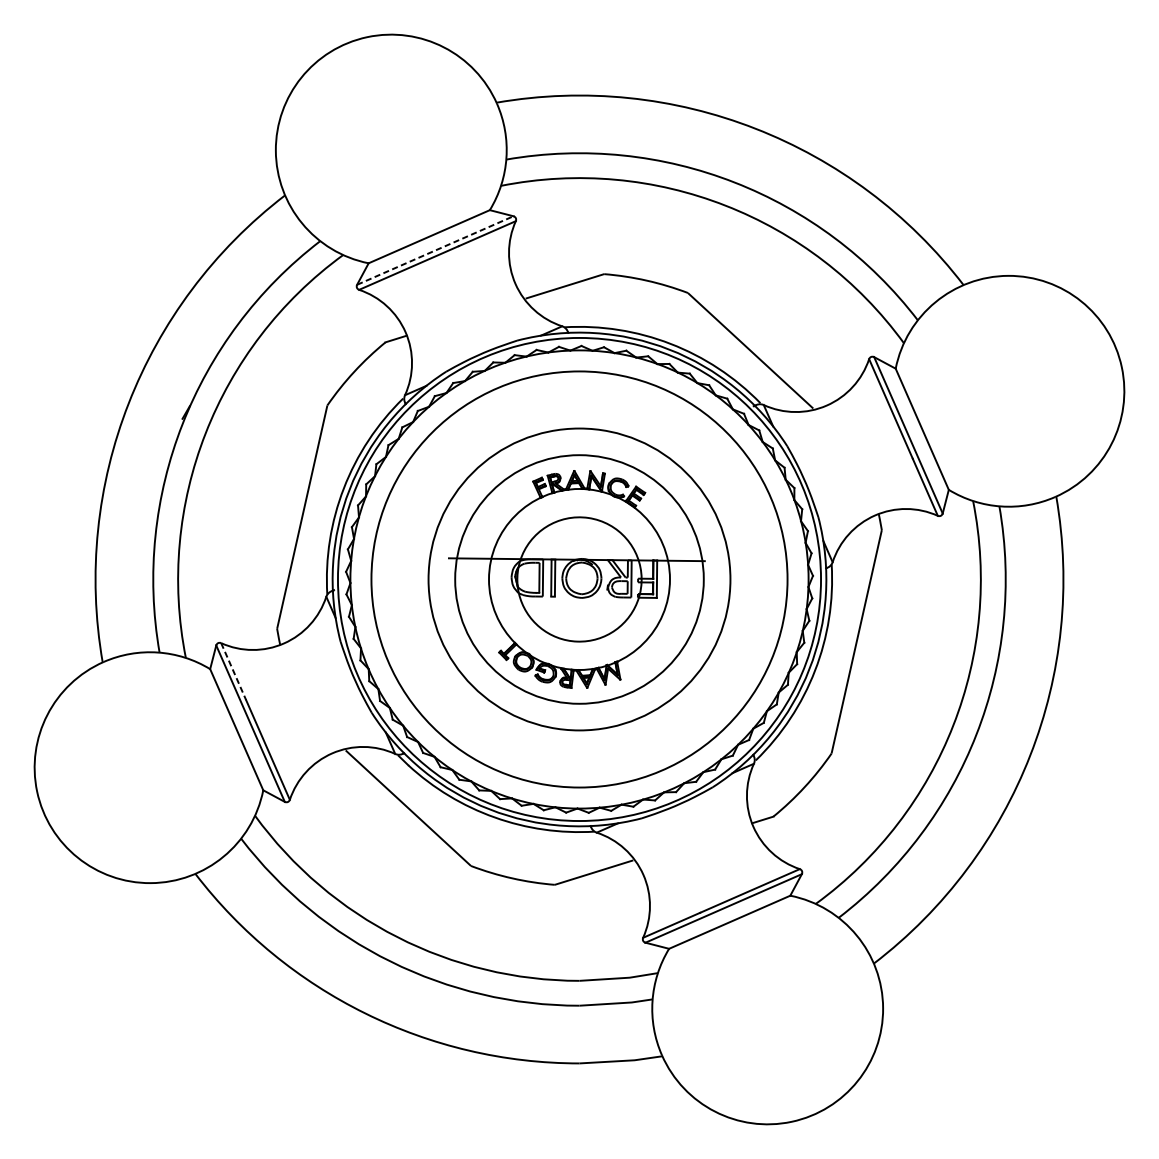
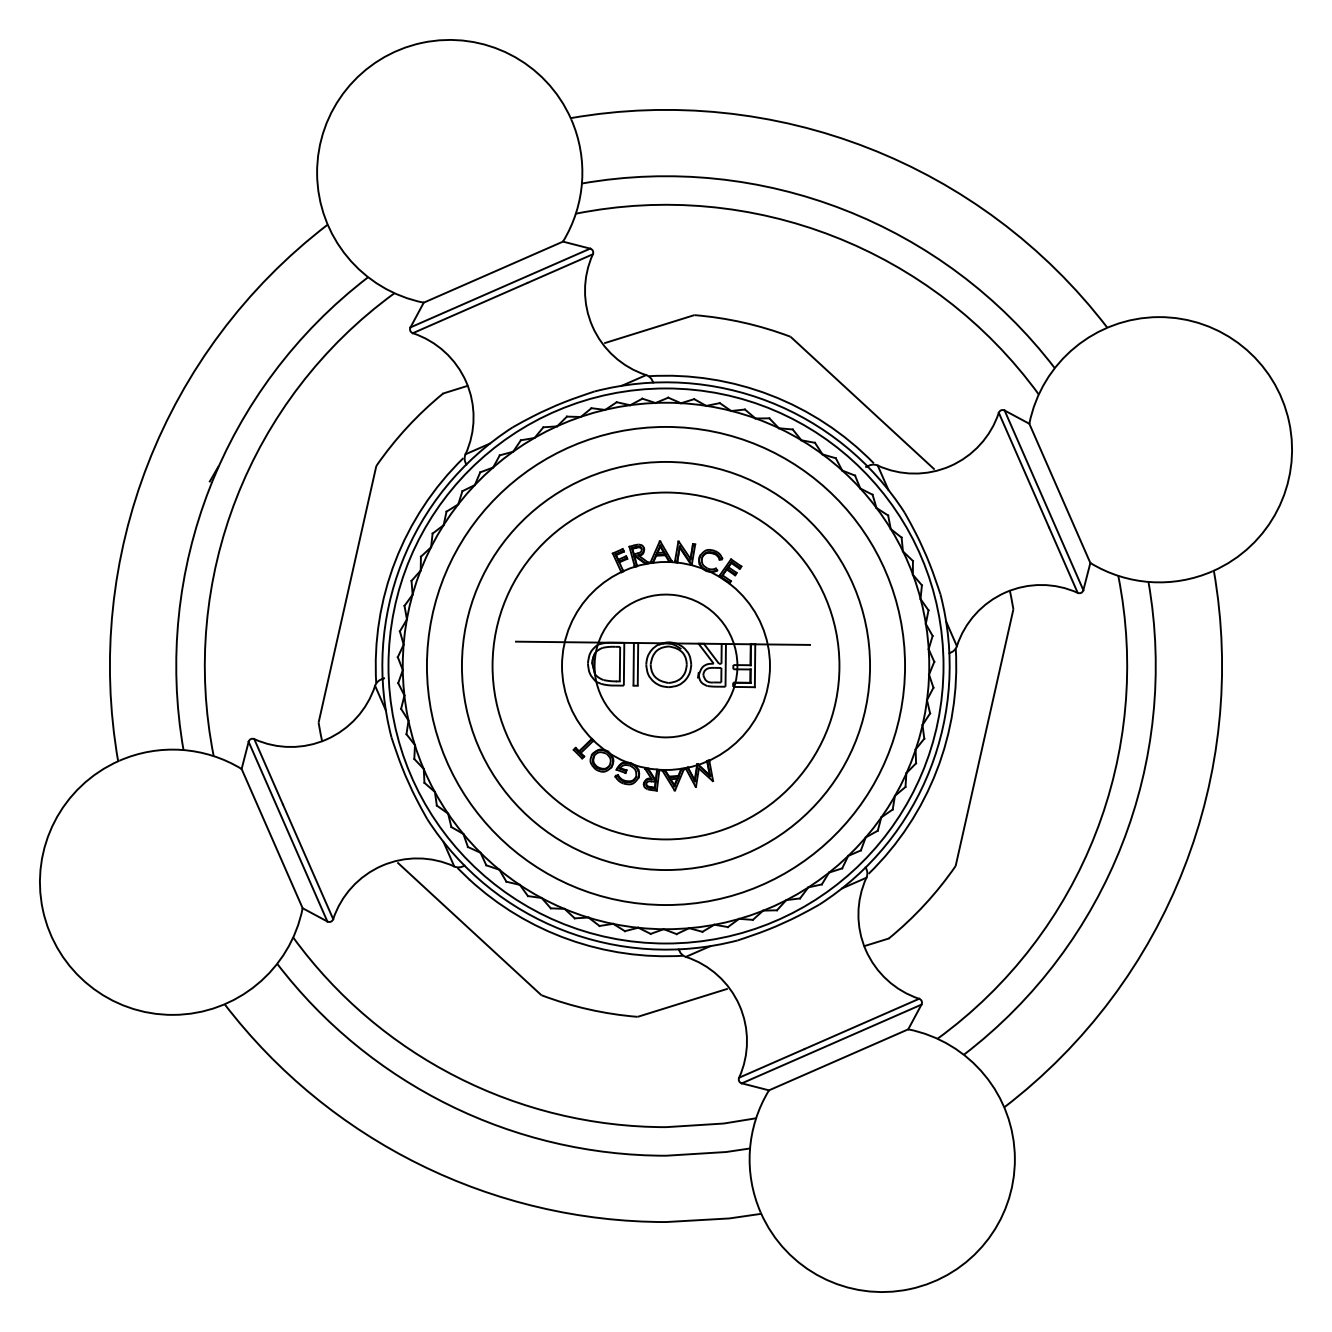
line: (435, 250) -> (500, 287), dashed -> solid
circle: (579, 579) -> (665, 665), size x1.43
line: (233, 671) -> (268, 771), dashed -> solid

